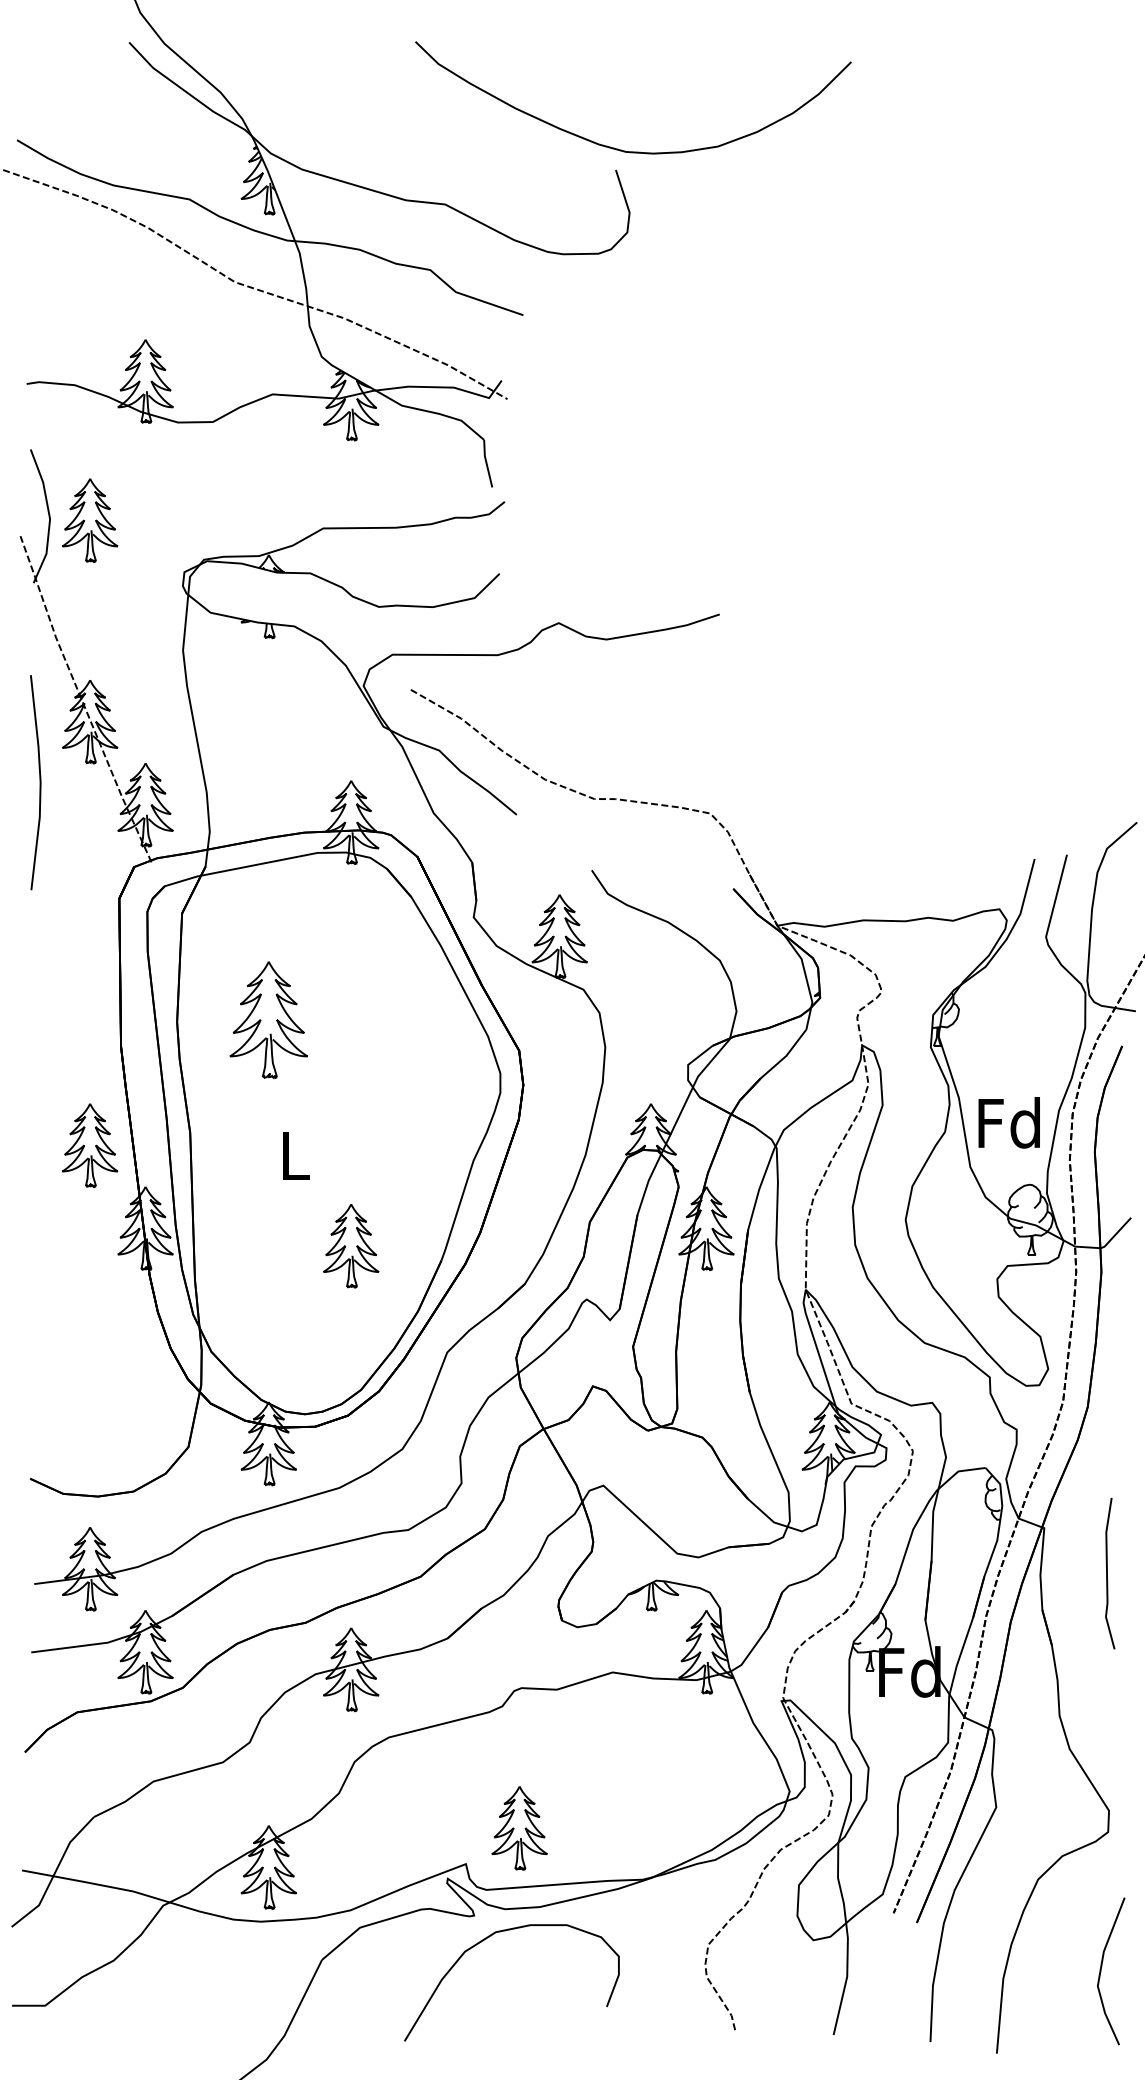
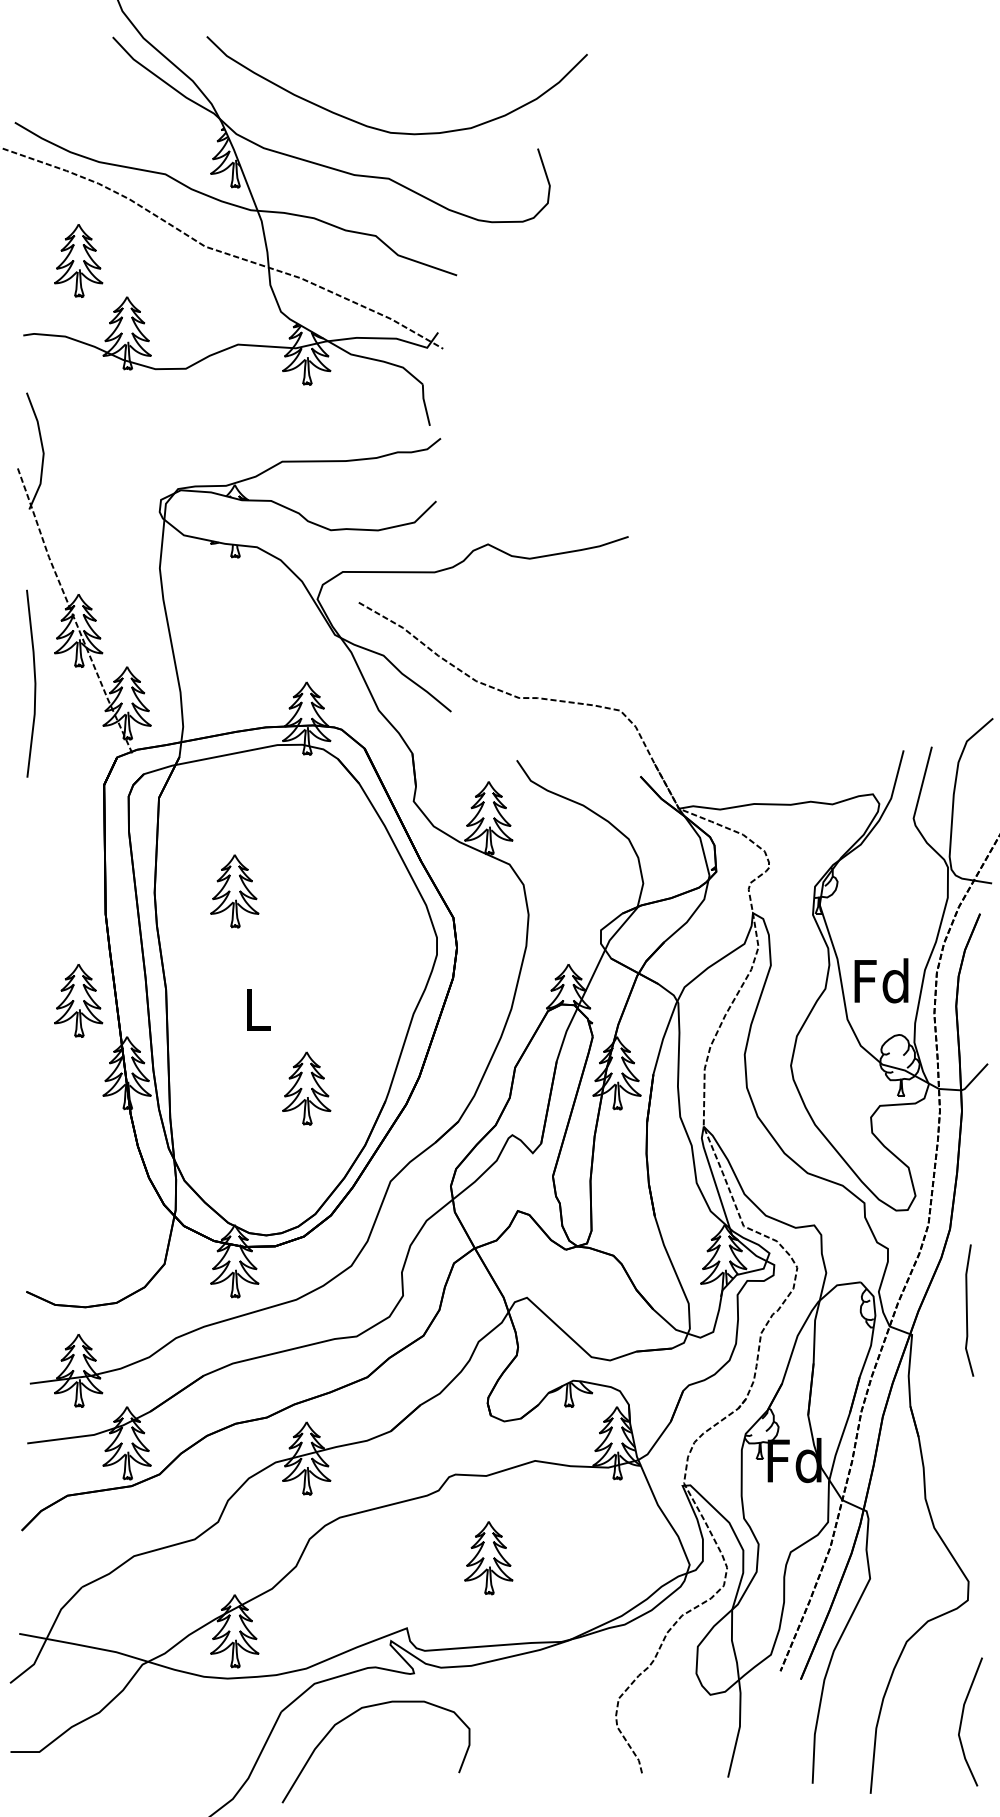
curve: (617, 148) -> (383, 129), moved
part: (89, 520) -> (78, 260), moved
part: (268, 1020) -> (234, 891), size x0.71
line: (1107, 1573) -> (967, 1310), moved
part: (519, 1828) -> (488, 1558), moved
curve: (488, 1938) -> (355, 1713), moved

